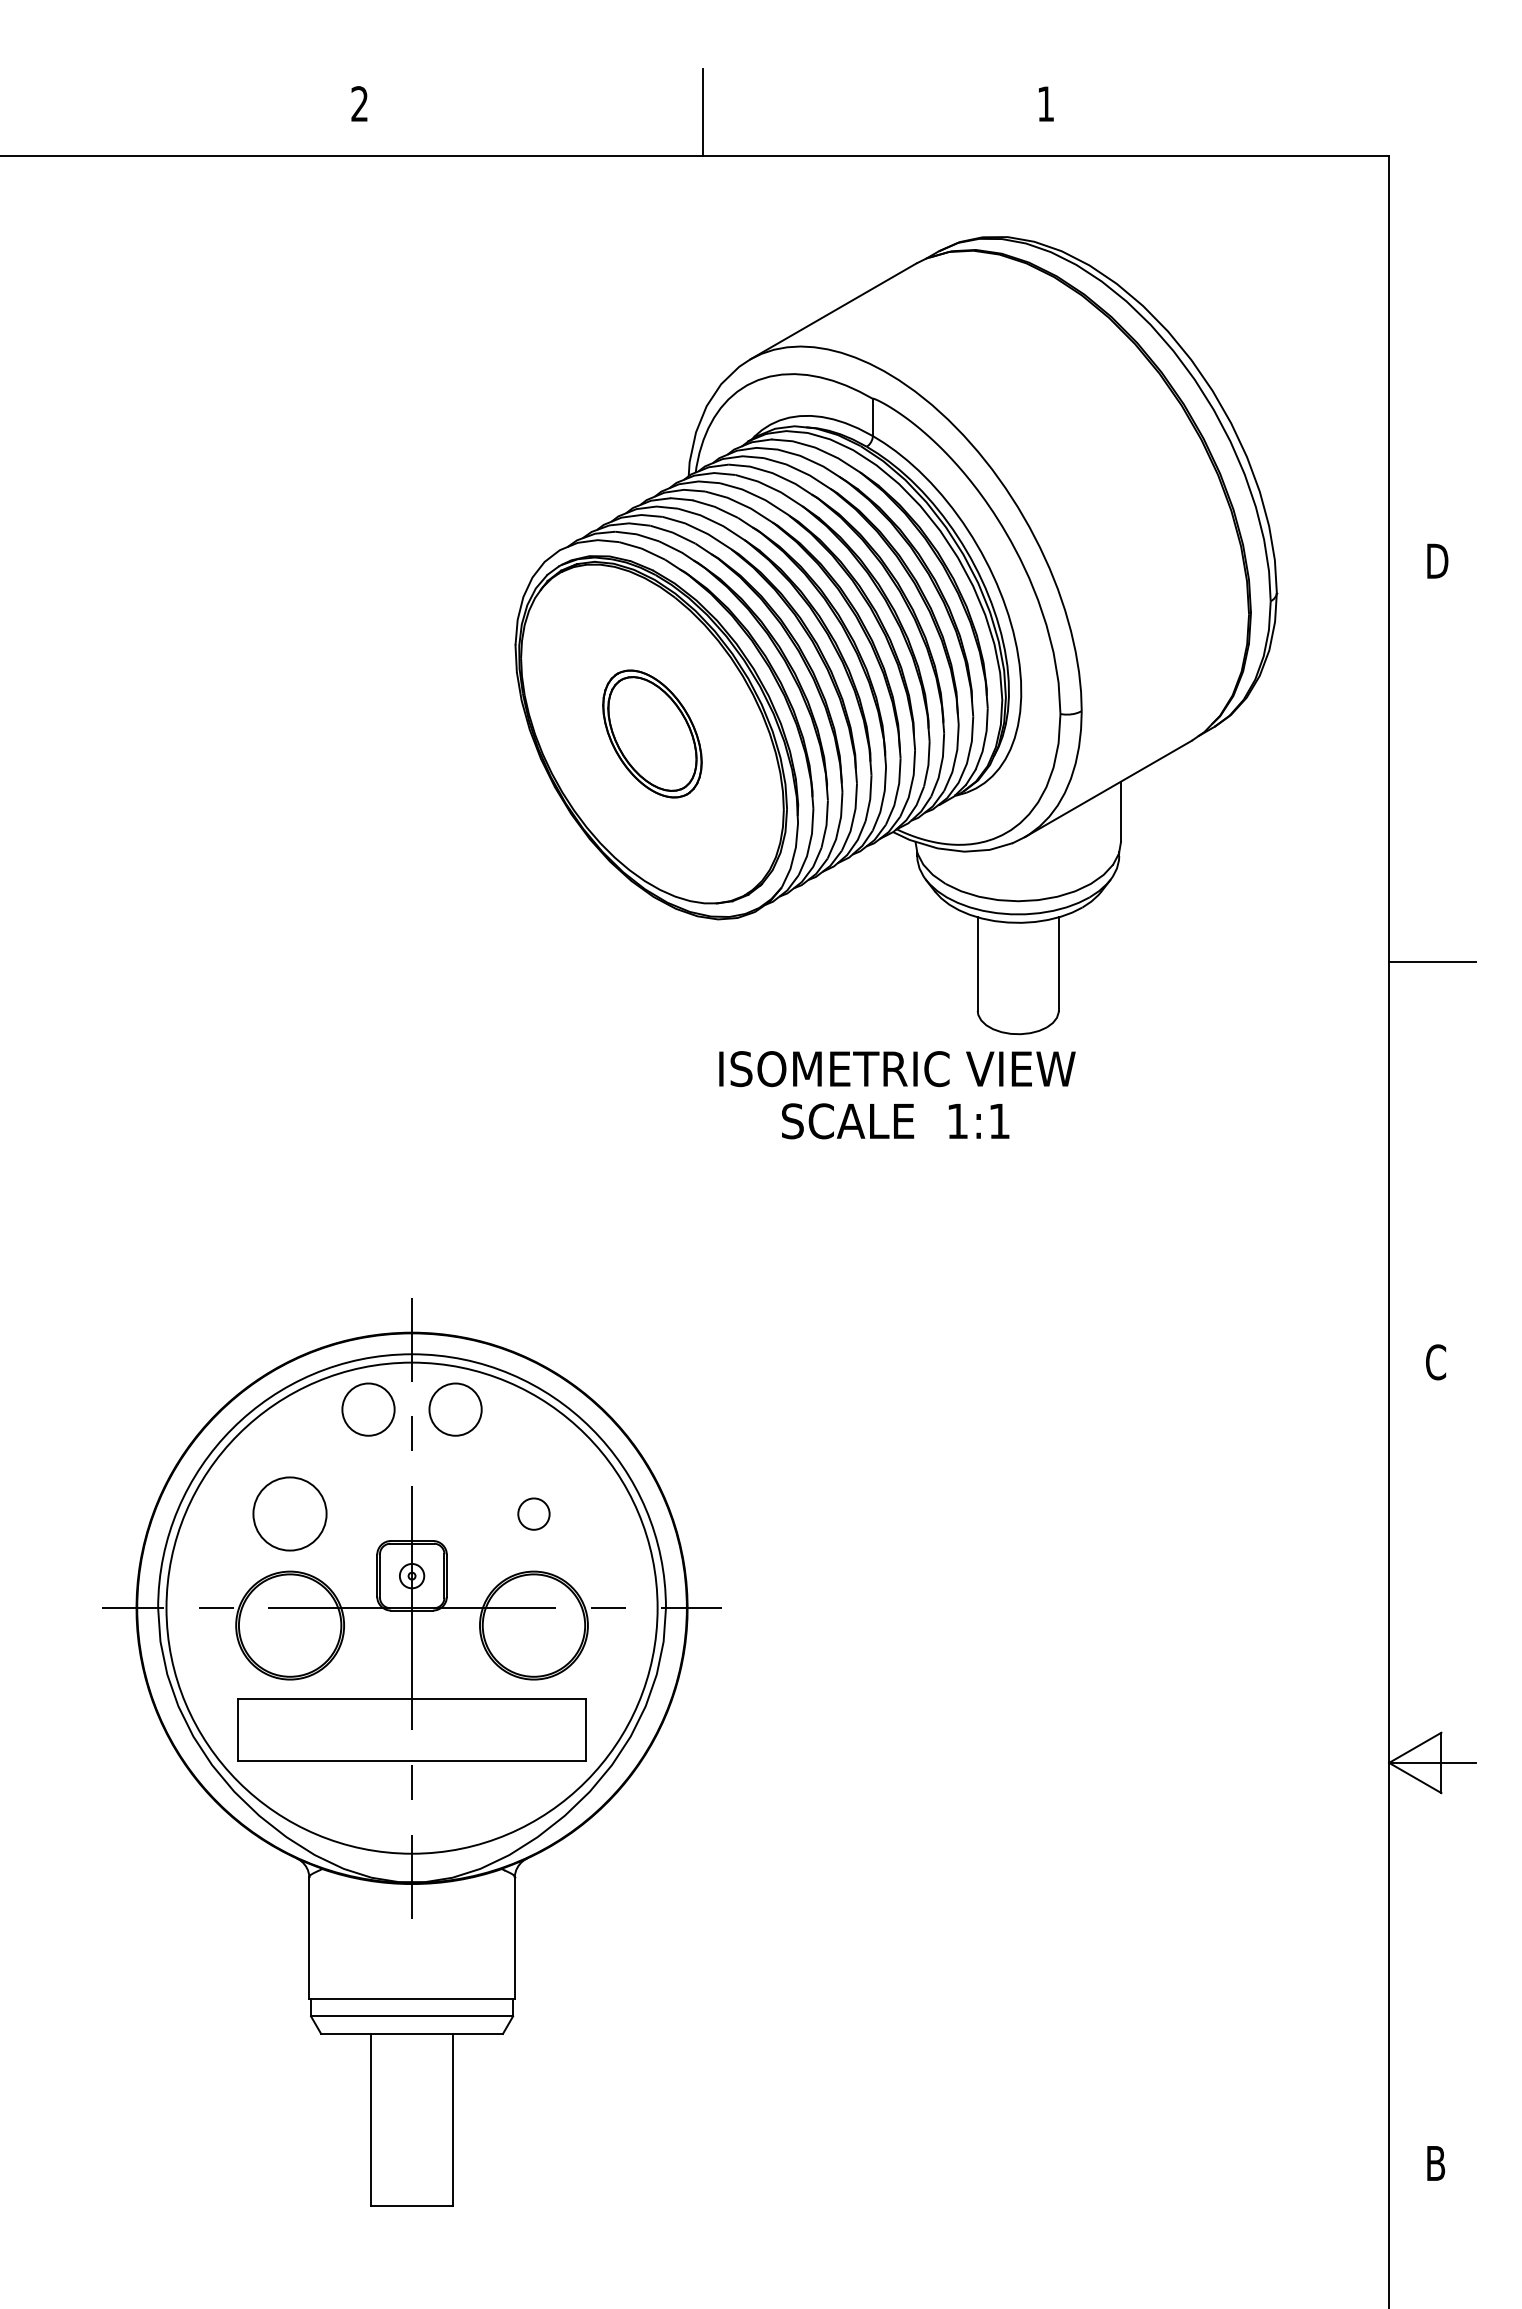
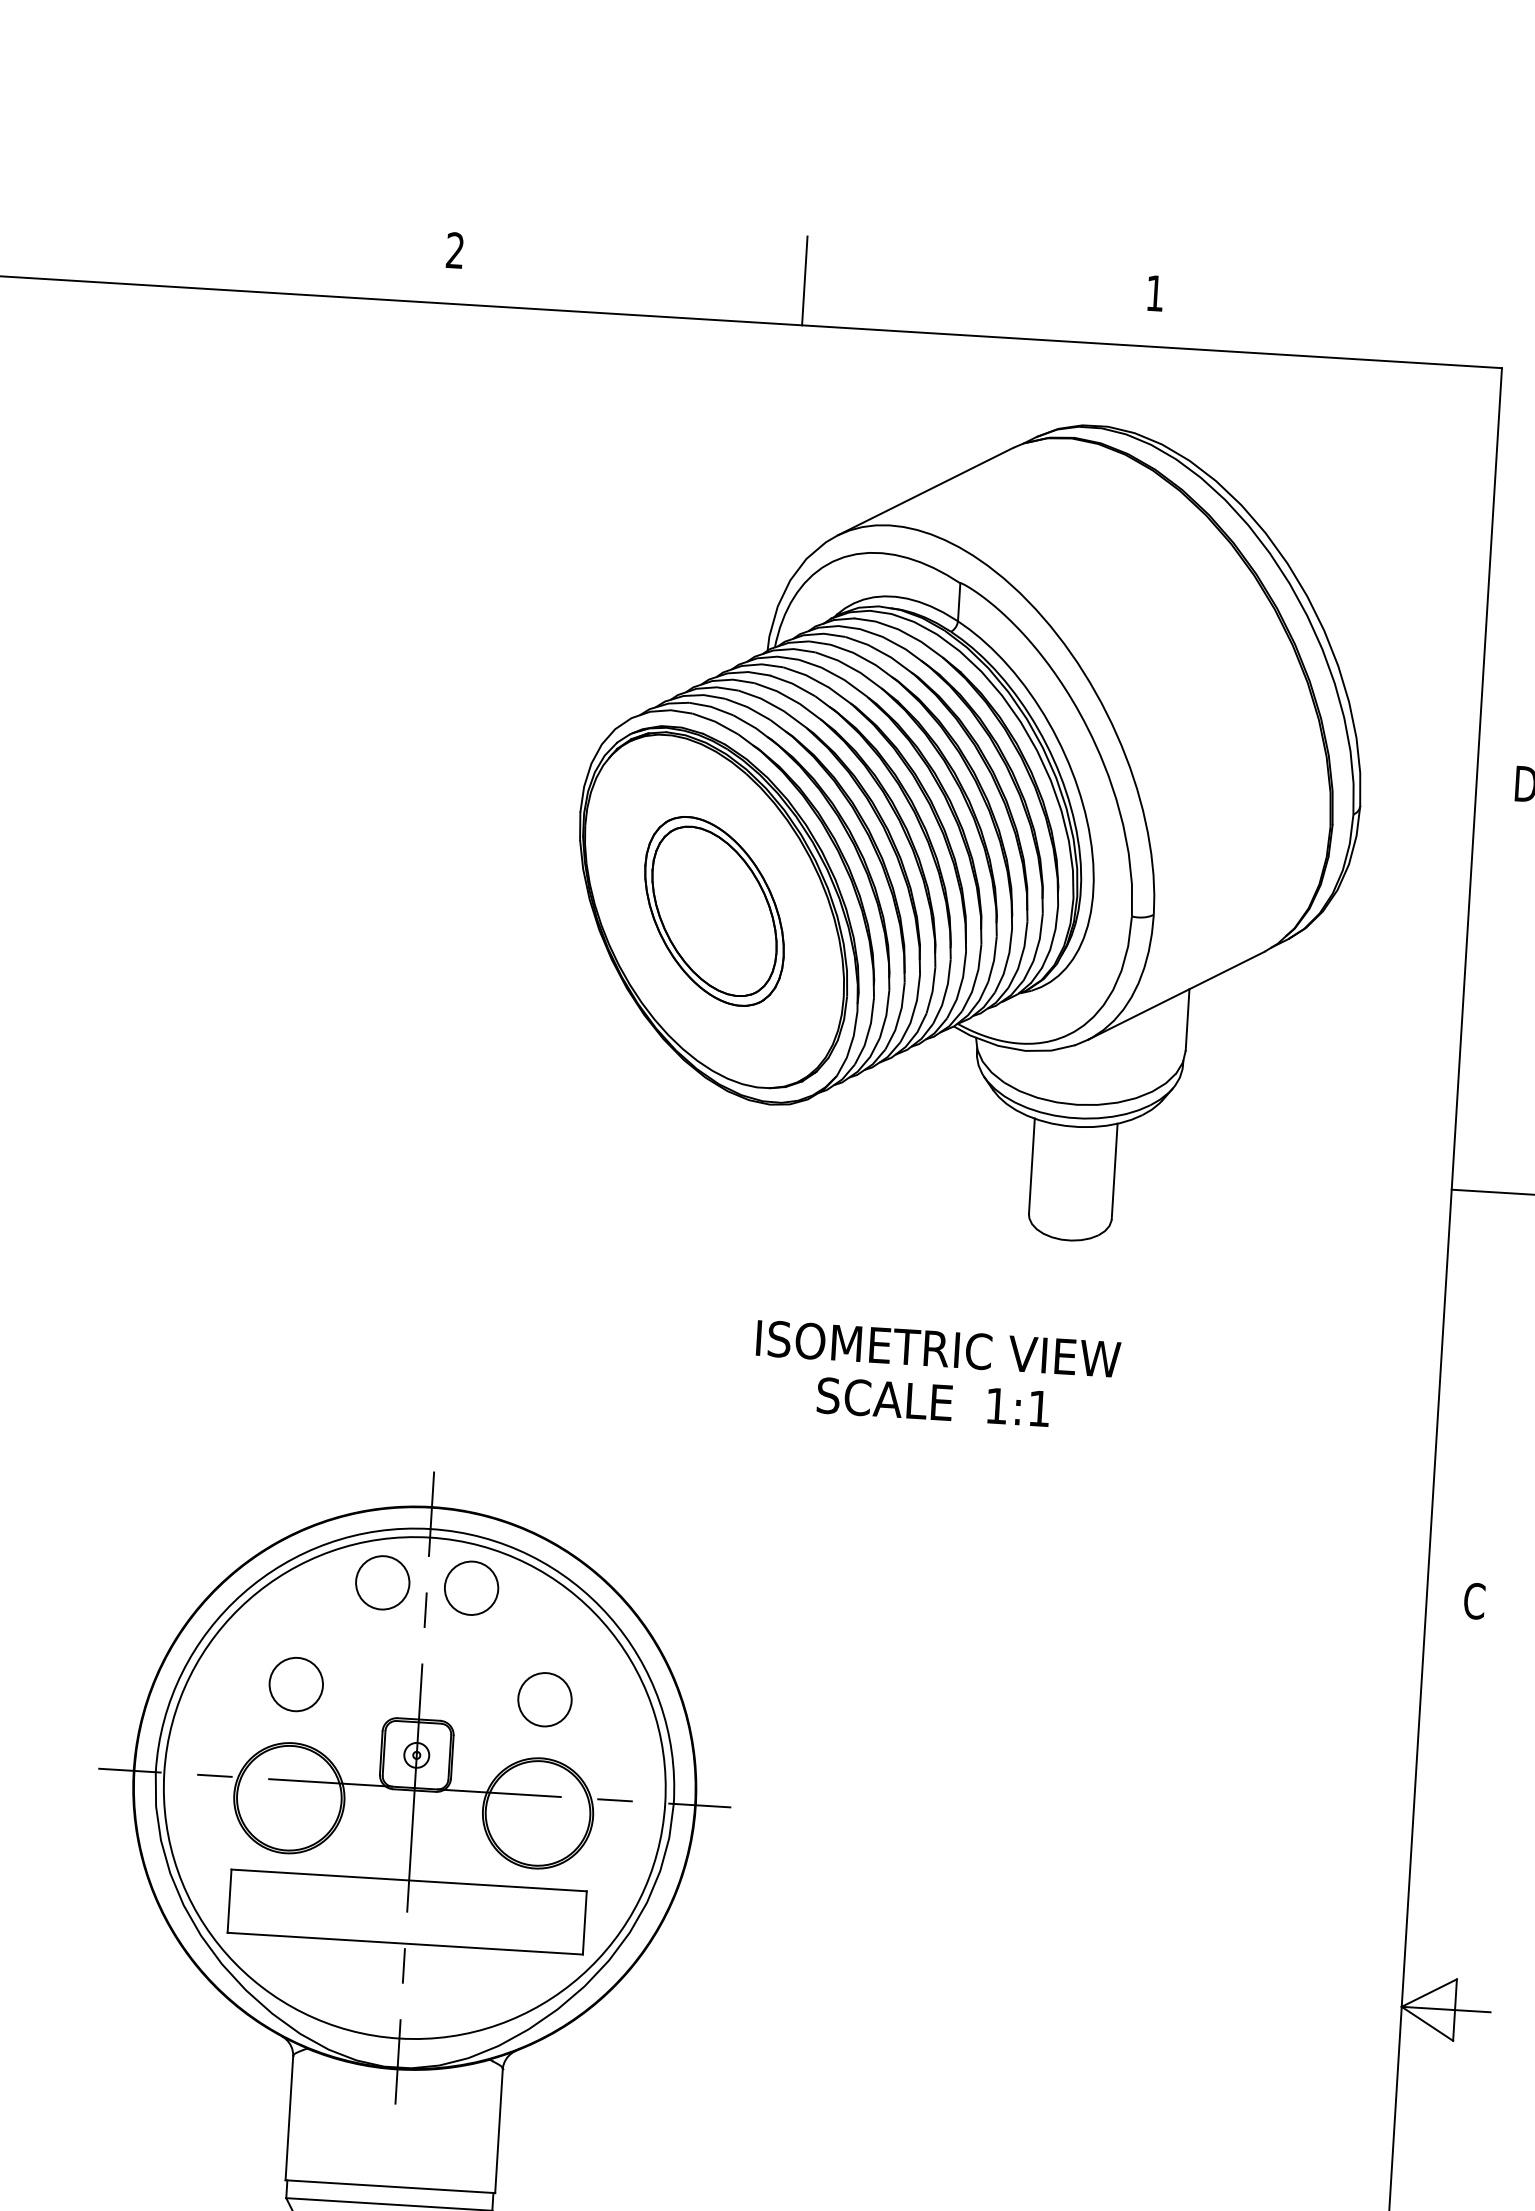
part: (652, 733) -> (714, 910), size x1.43
text: (897, 1095) -> (936, 1375), moved
circle: (290, 1514) -> (296, 1684), size x0.71
circle: (533, 1514) -> (544, 1700), size x1.67

